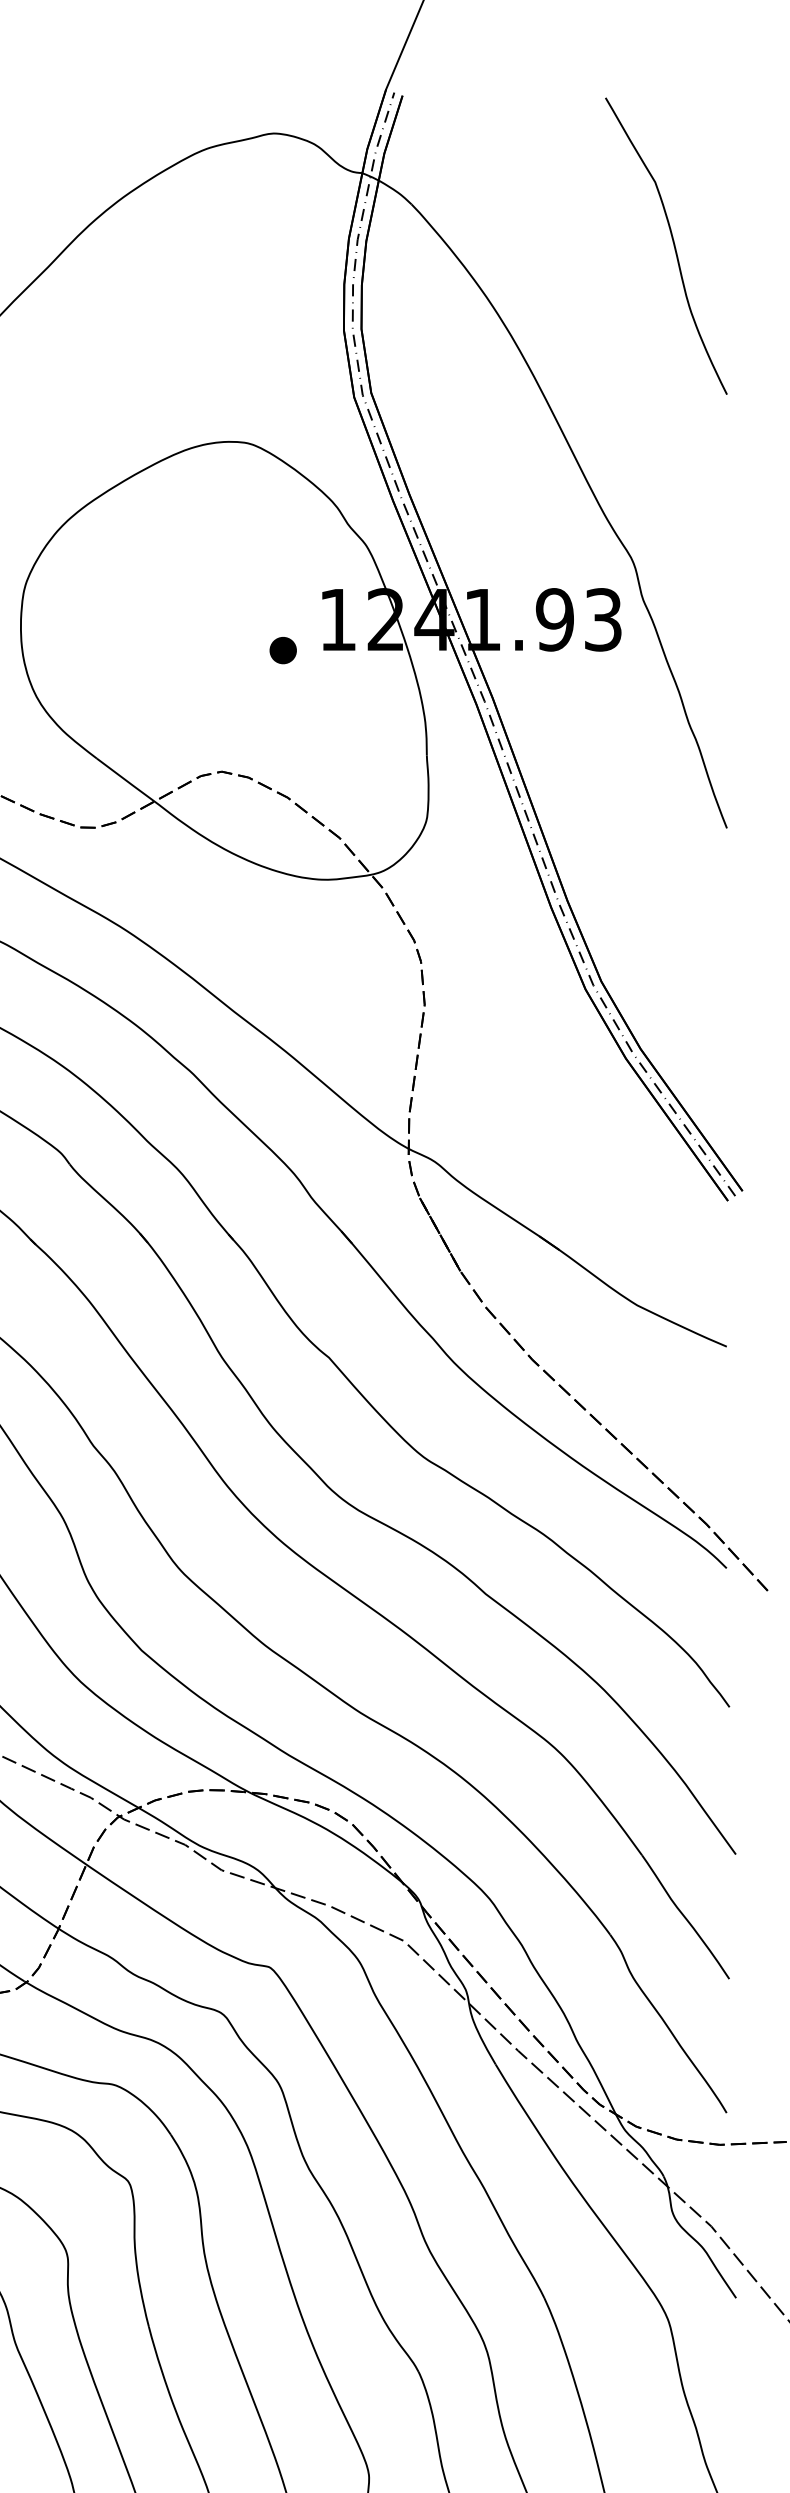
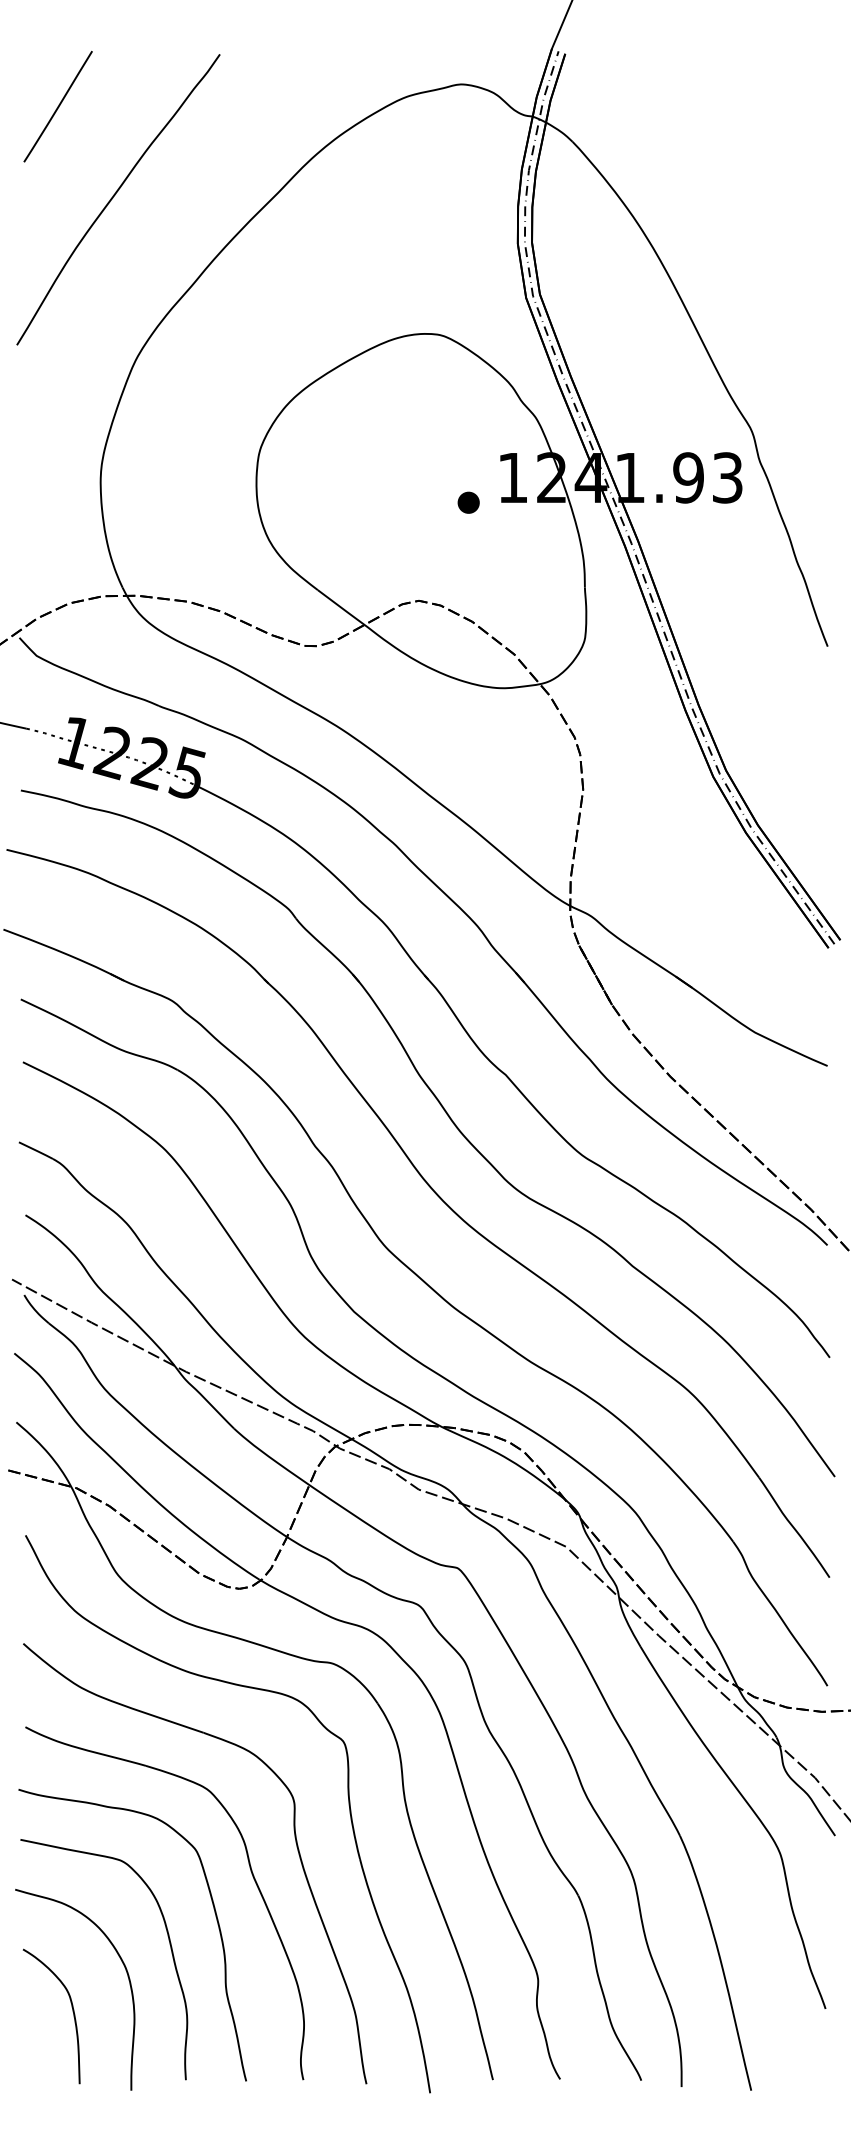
curve: (672, 242) -> (783, 172), removed

